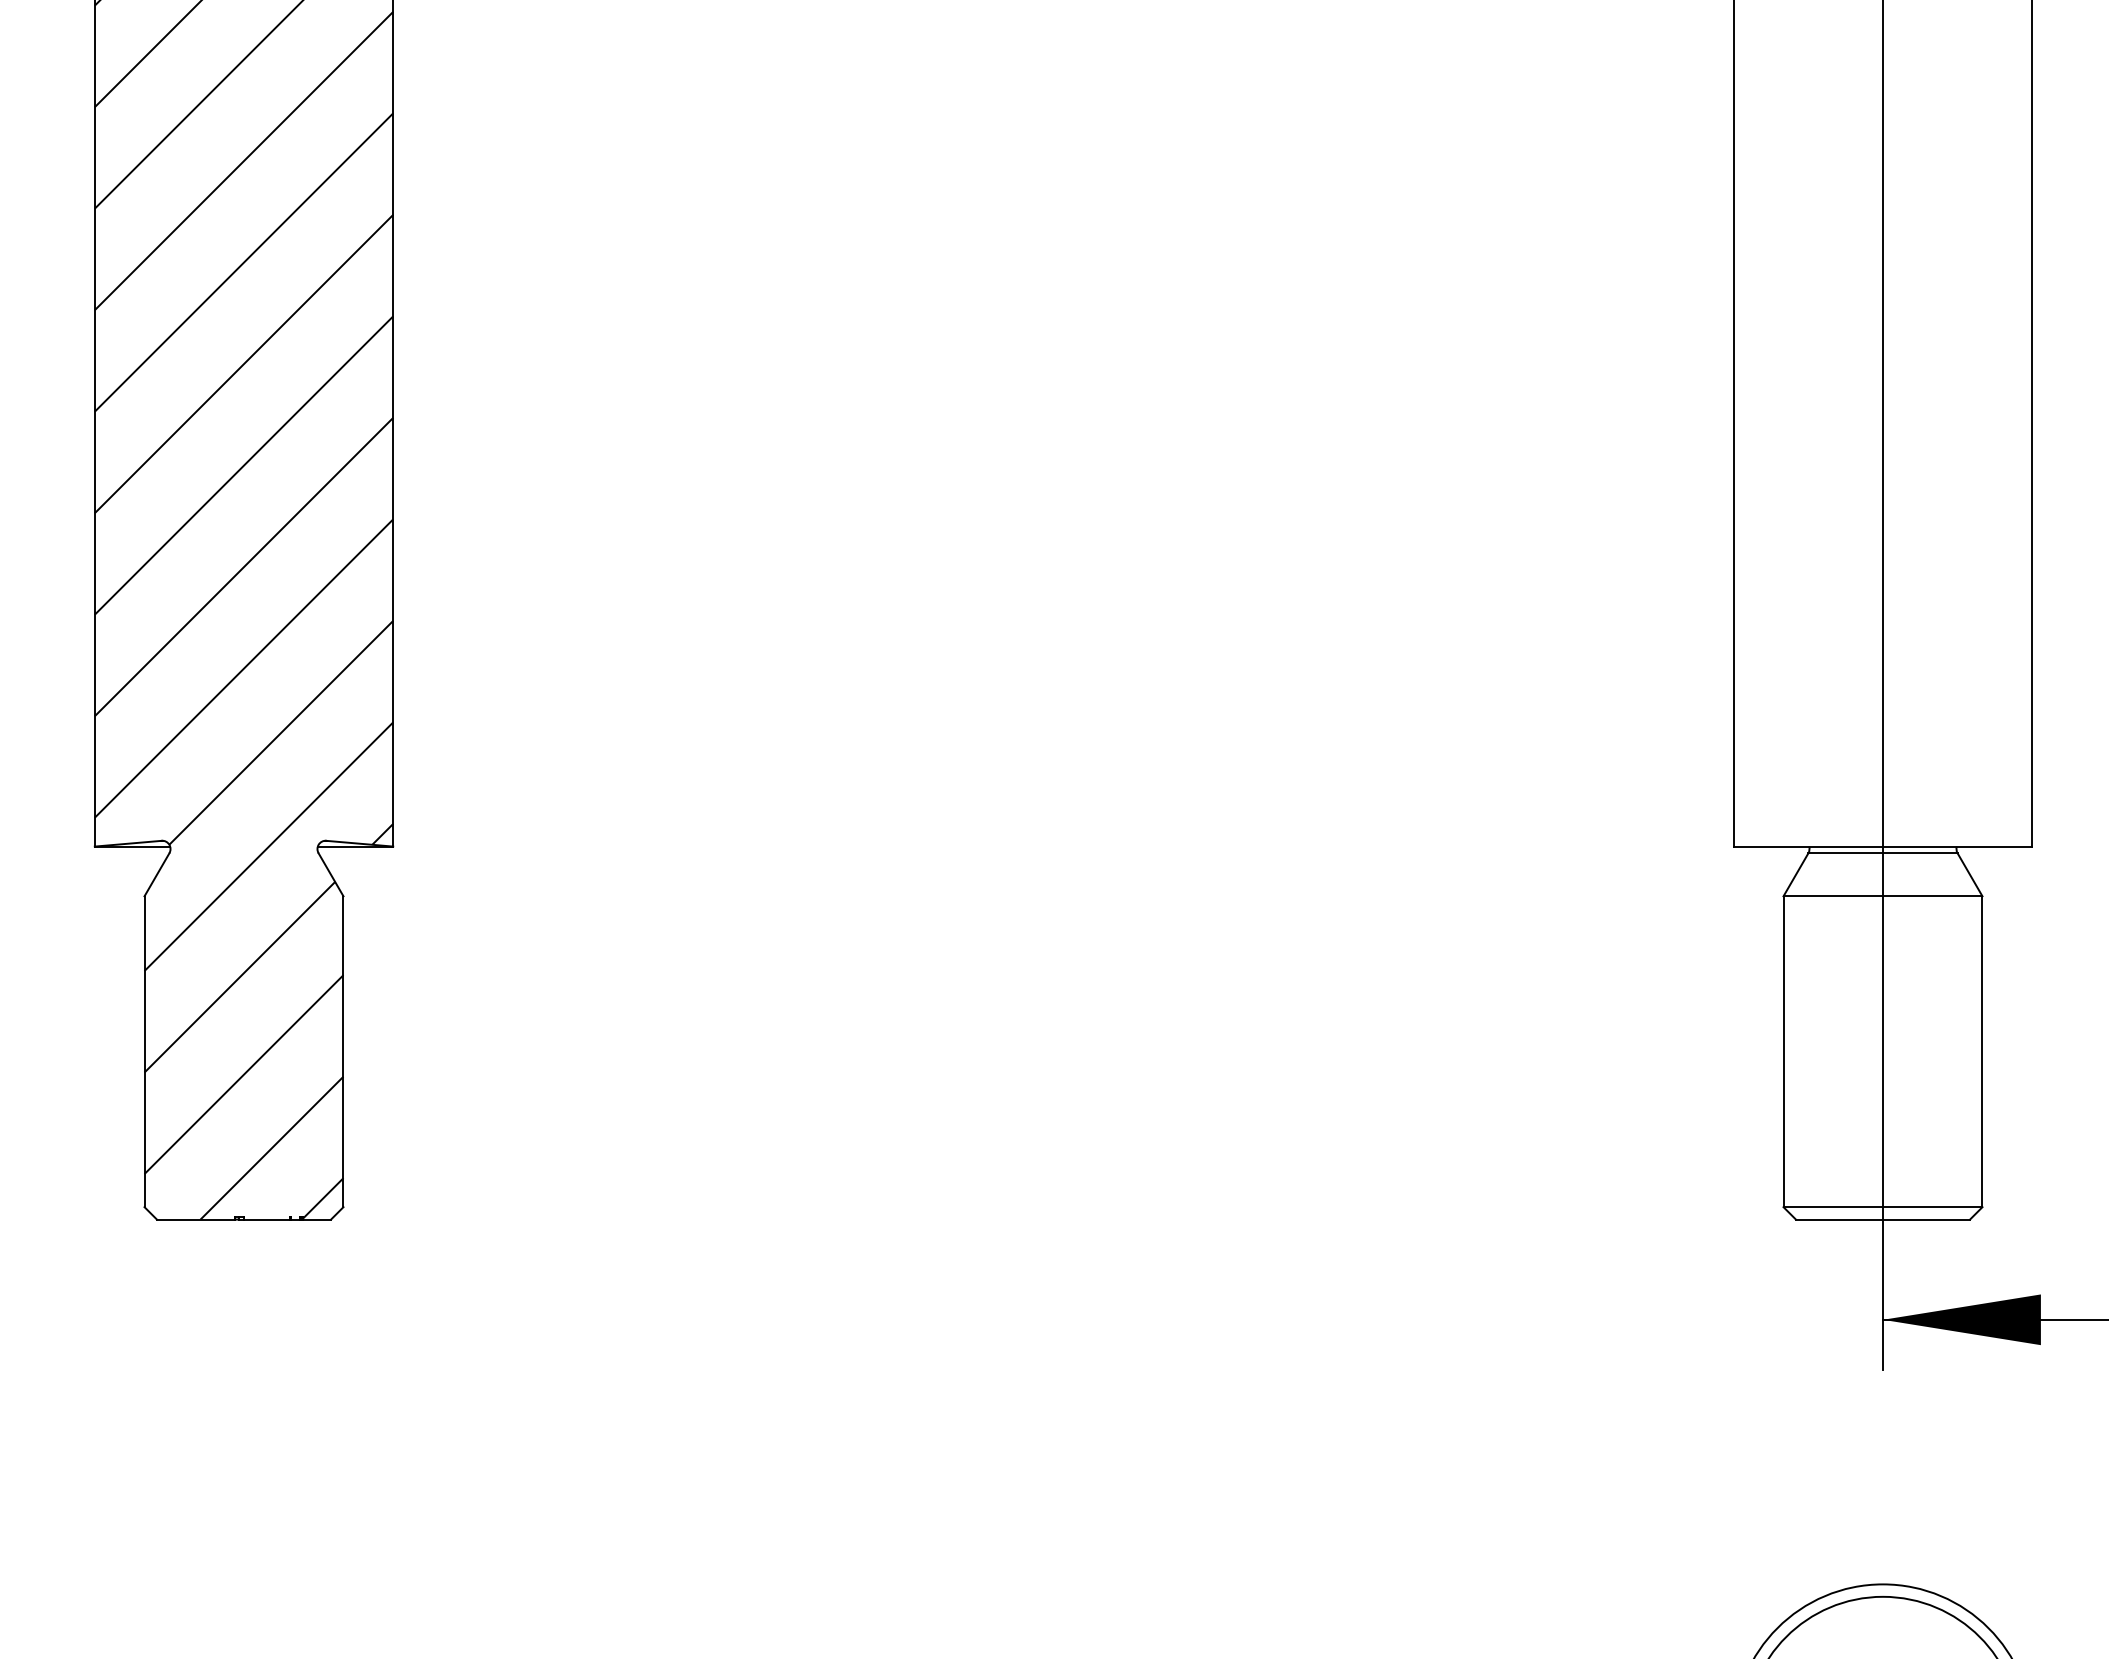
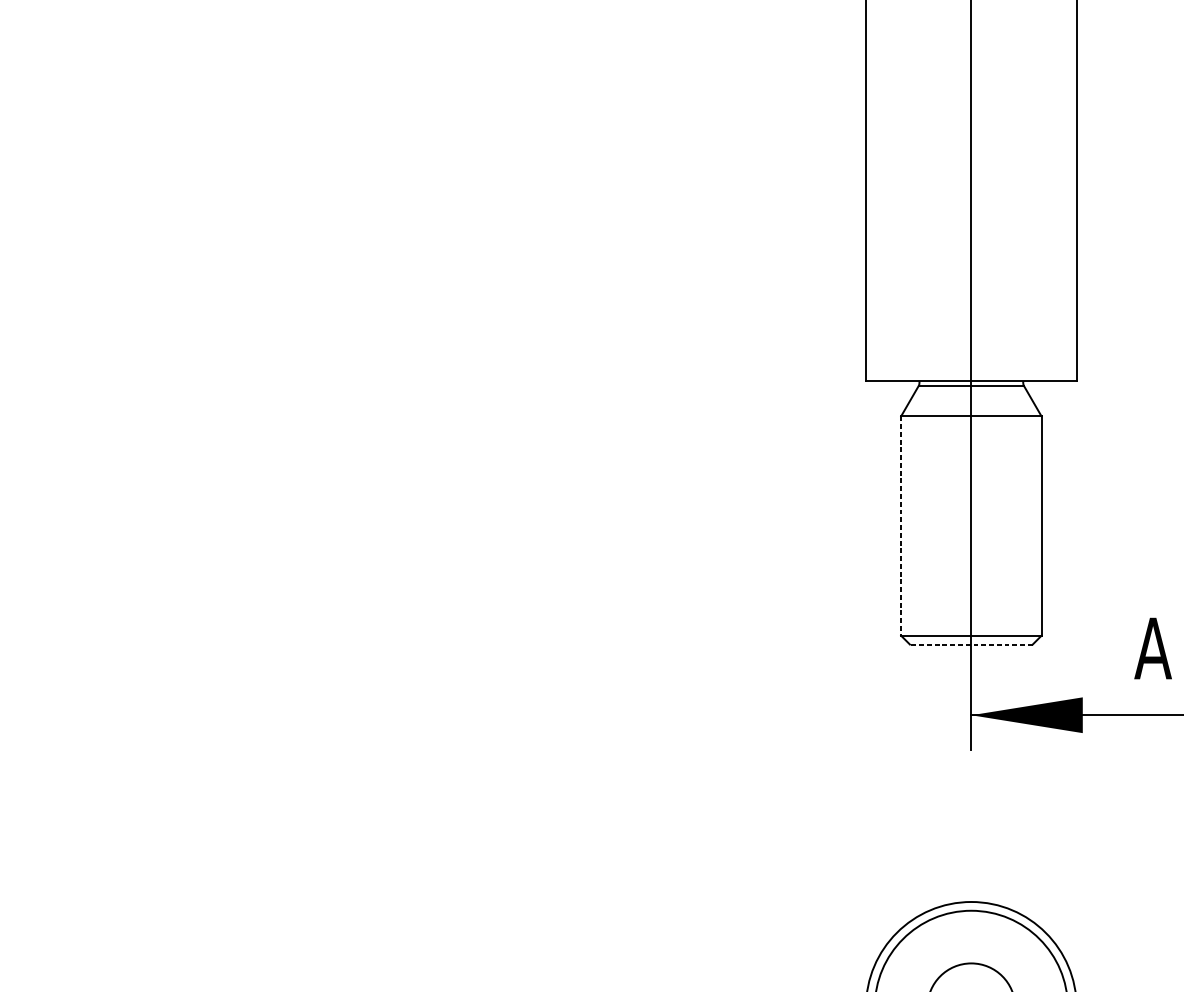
line: (1783, 1052) -> (901, 526), solid -> dashed
line: (1882, 1219) -> (970, 644), solid -> dashed

